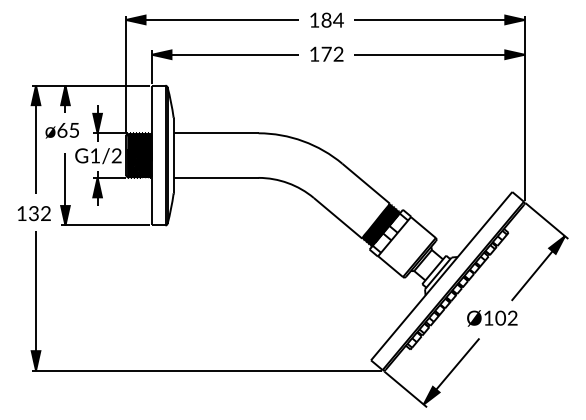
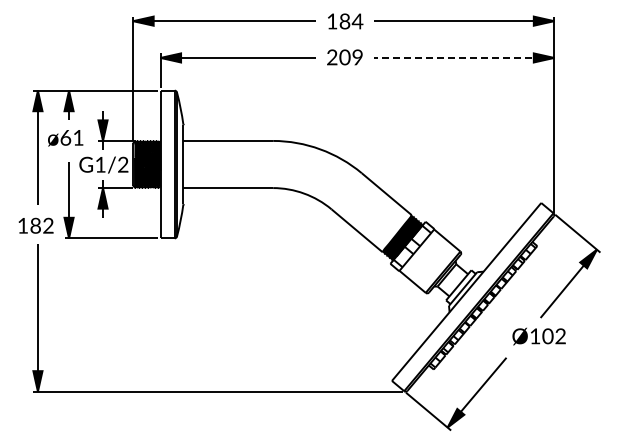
text: (326, 54) -> (344, 57), 172 -> 209
line: (438, 54) -> (463, 57), solid -> dashed
text: (74, 130) -> (78, 137), ø65 -> ø61
text: (33, 213) -> (35, 225), 132 -> 182
text: (491, 318) -> (538, 336), moved

